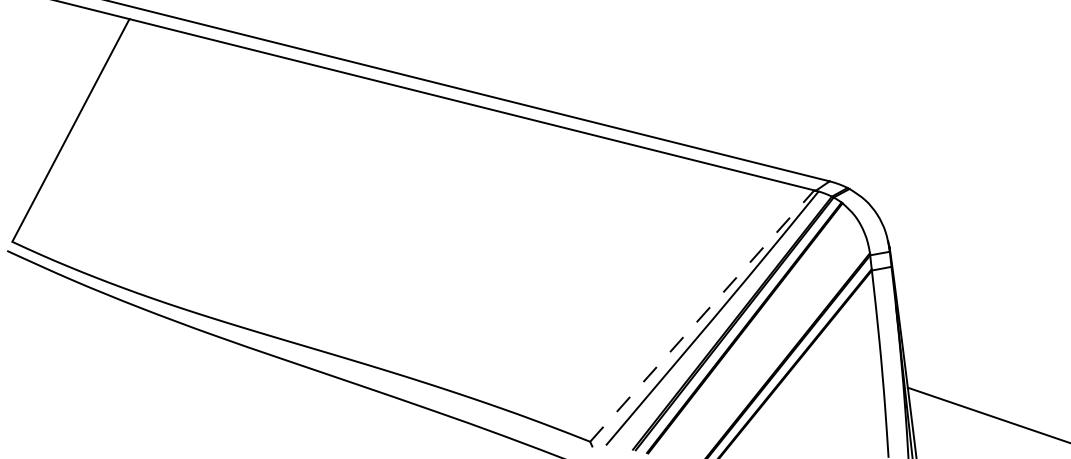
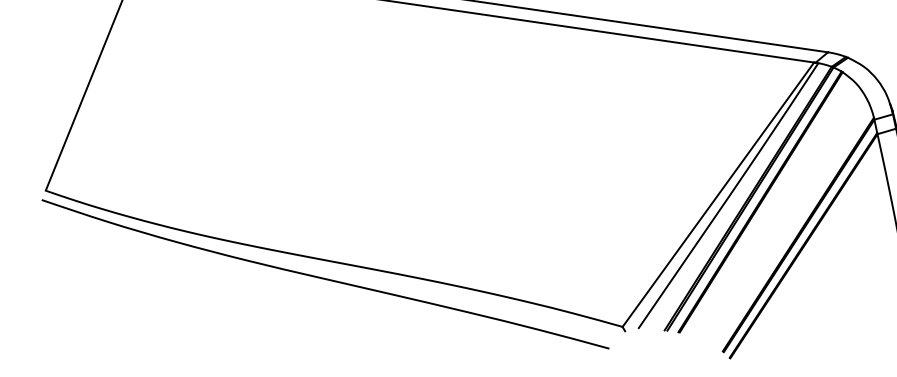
line: (702, 315) -> (718, 194), dashed -> solid

